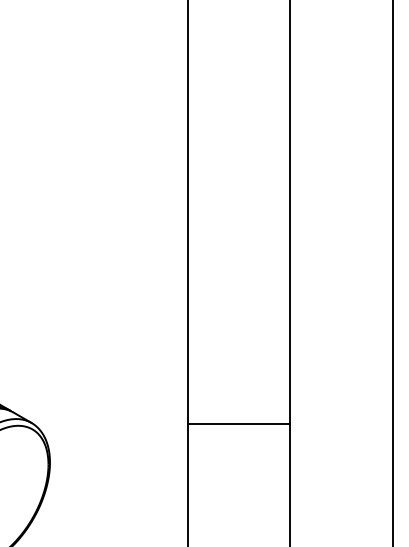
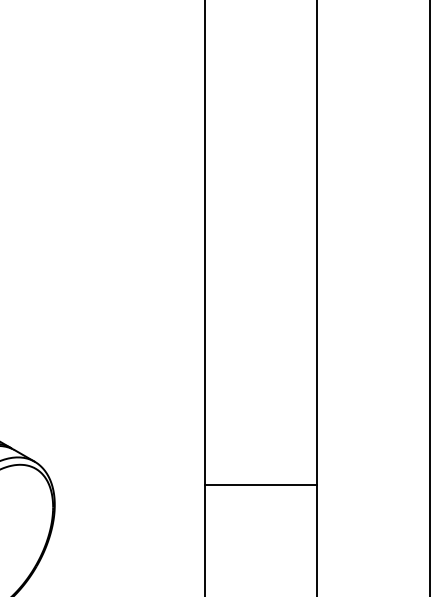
line: (238, 424) -> (260, 485), moved

